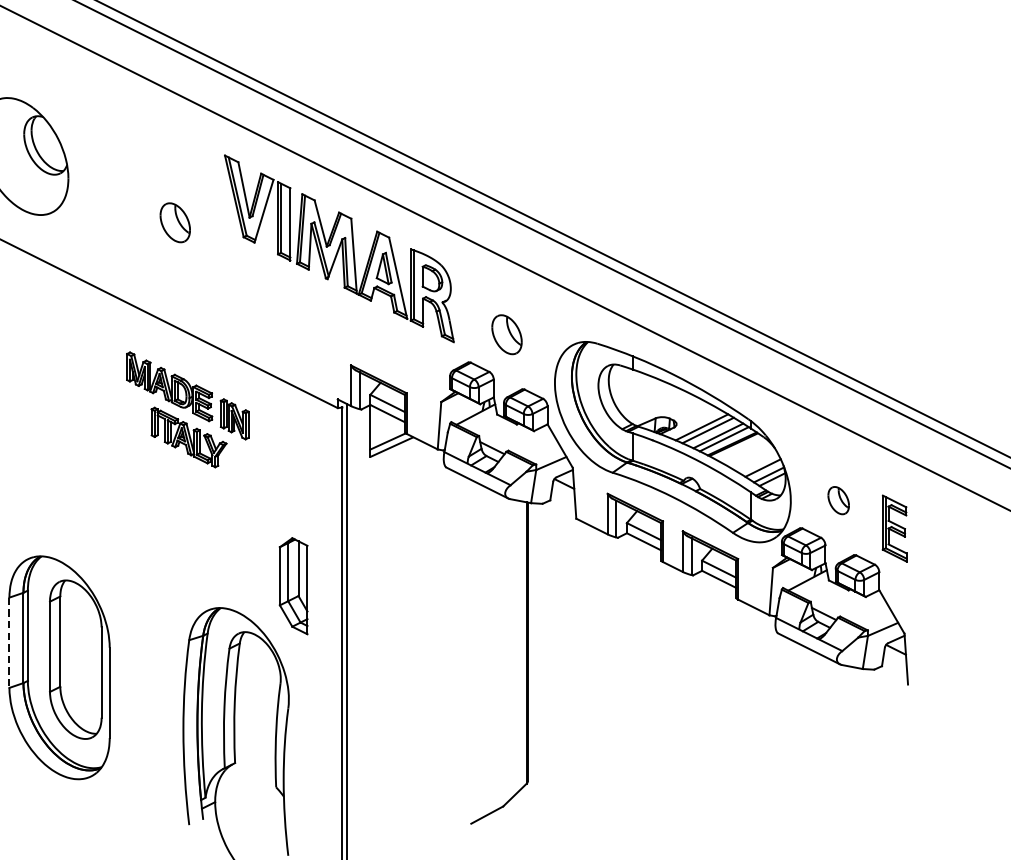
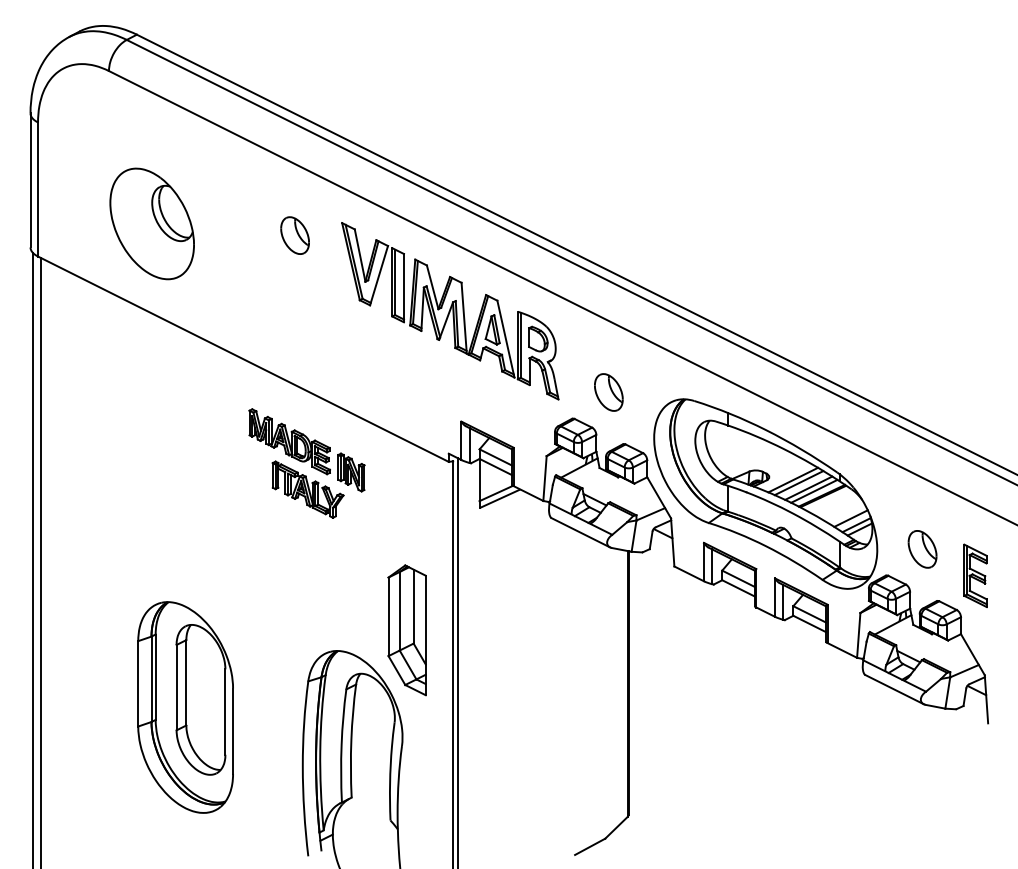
part: (174, 222) -> (294, 235), moved
part: (838, 500) -> (922, 549), size x1.43
part: (293, 586) -> (406, 630), size x1.43
line: (9, 642) -> (138, 683), dashed -> solid

